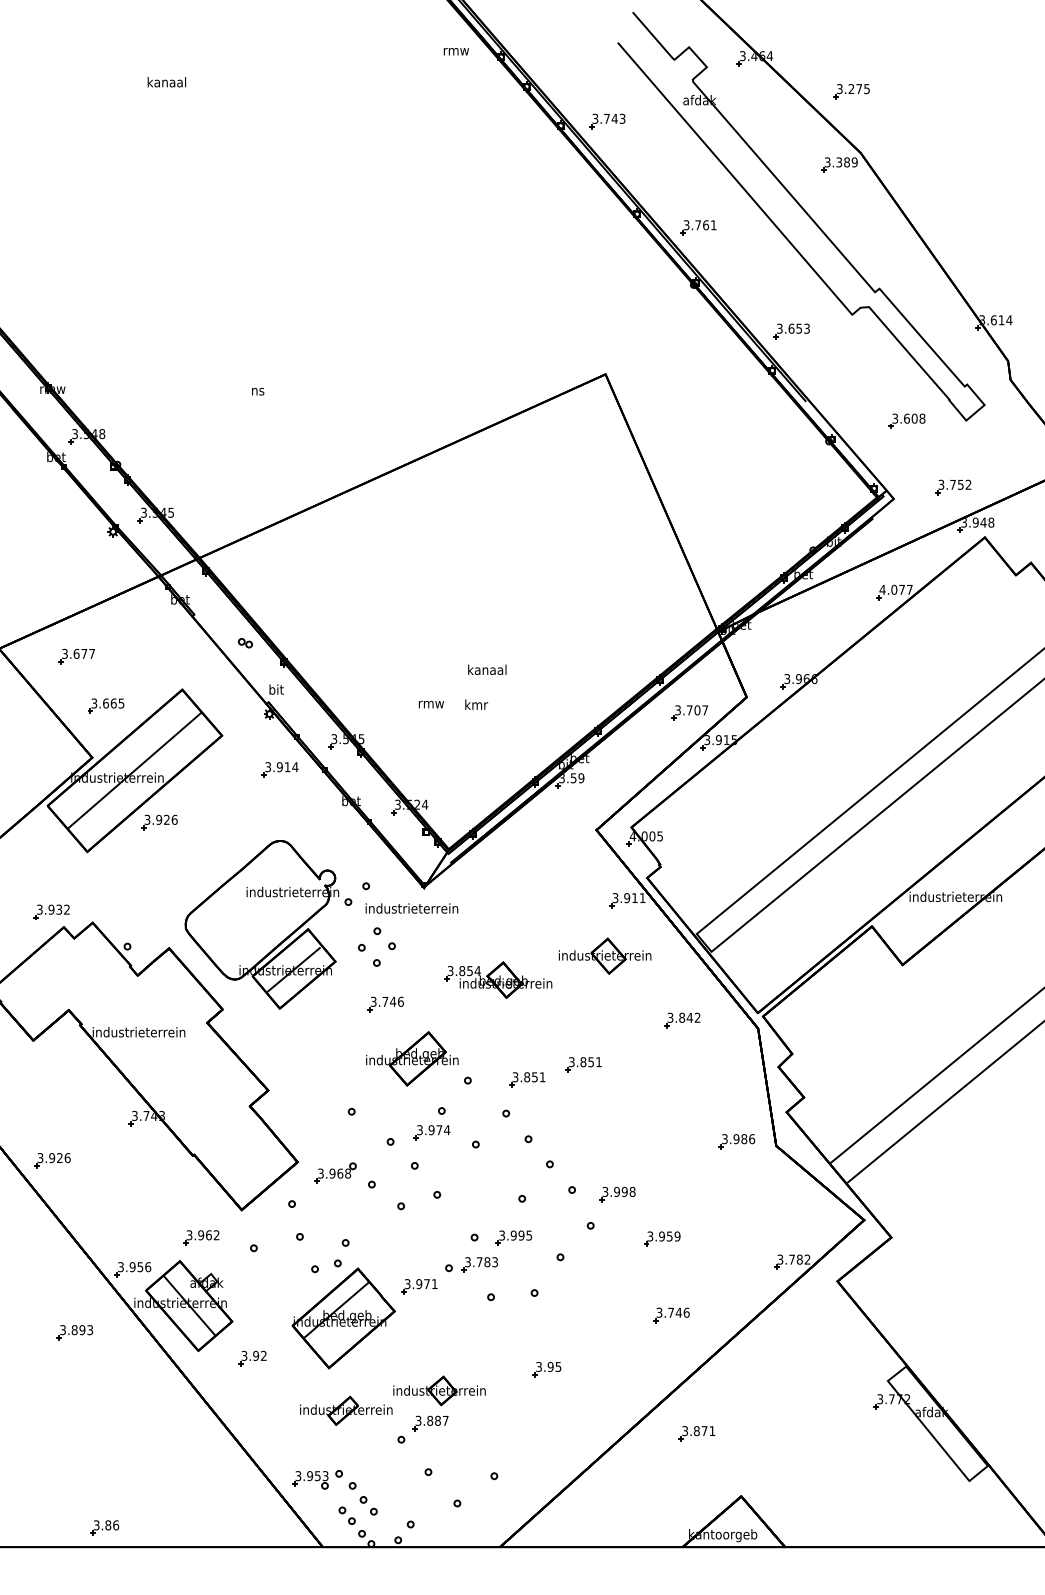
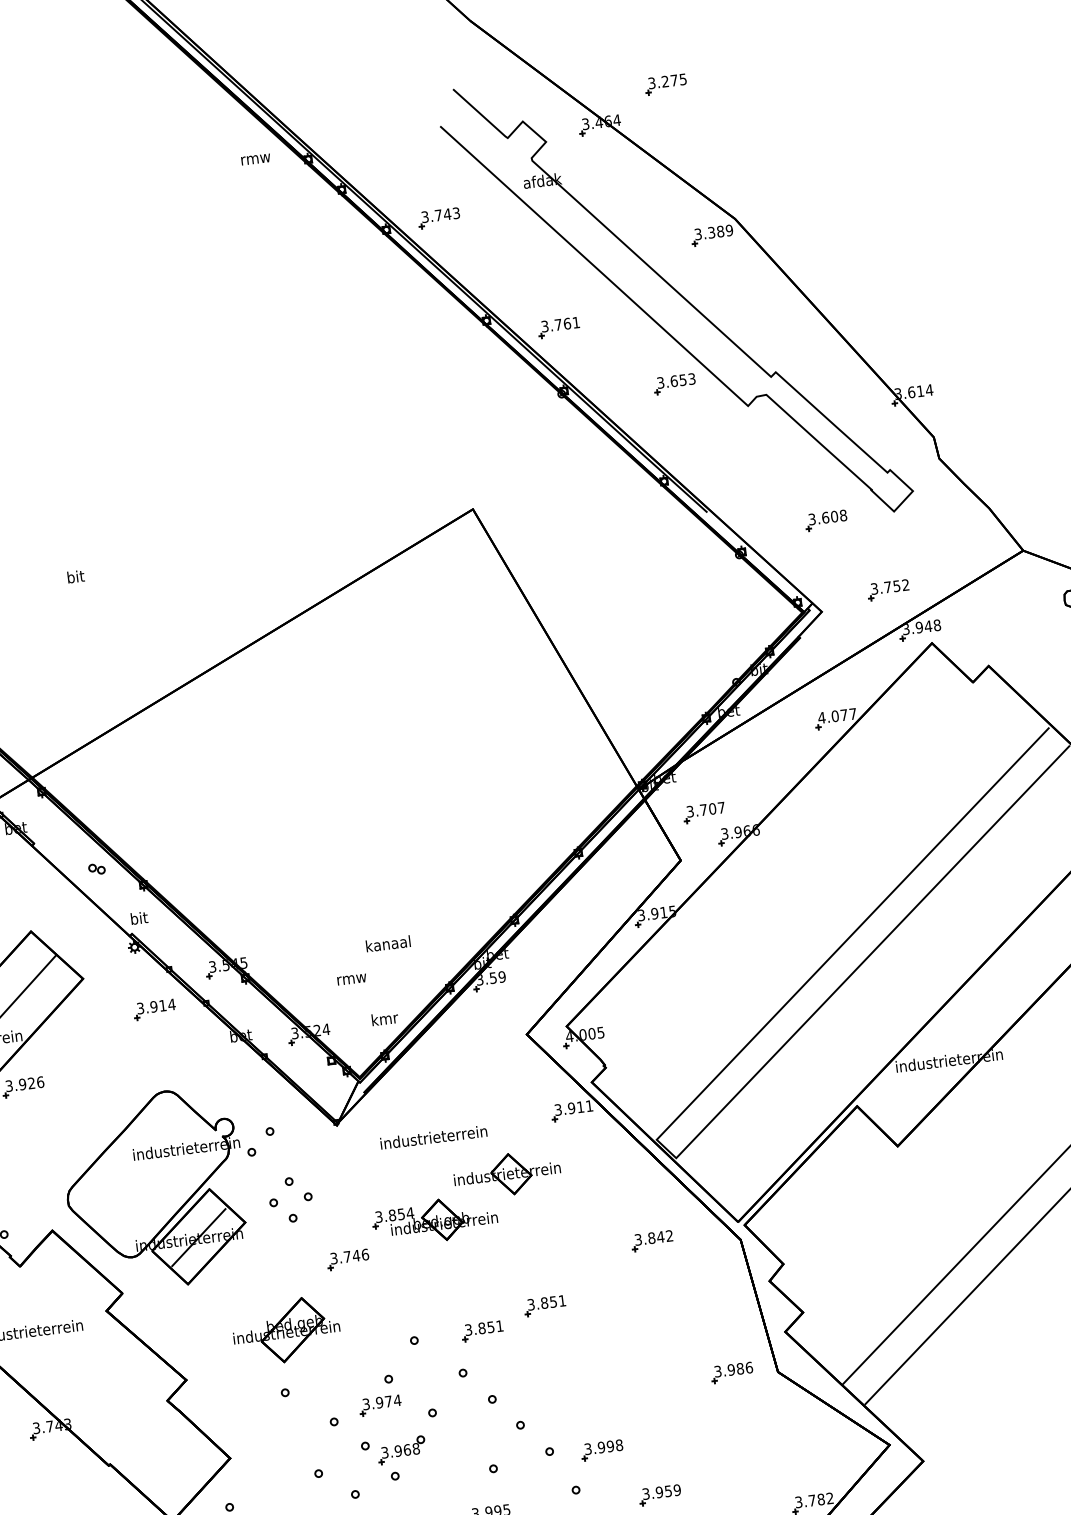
part: (851, 91) -> (665, 84), moved
part: (791, 331) -> (674, 384), moved
text: (258, 390) -> (76, 576), ns -> bit
text: (487, 669) -> (388, 943), moved
text: (430, 704) -> (350, 979), moved
text: (476, 704) -> (384, 1018), moved
part: (689, 712) -> (703, 812), moved
text: (411, 908) -> (433, 1137), moved
part: (604, 955) -> (506, 1173), moved
part: (385, 1004) -> (348, 1259), moved
part: (412, 1058) -> (286, 1330), moved
part: (335, 1172) -> (401, 1449), moved

